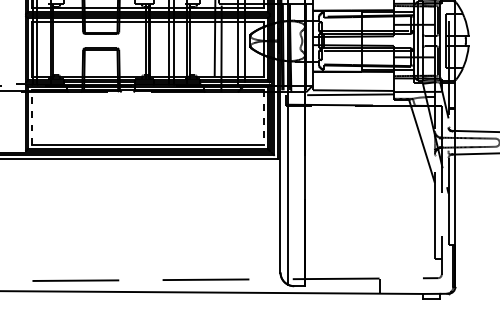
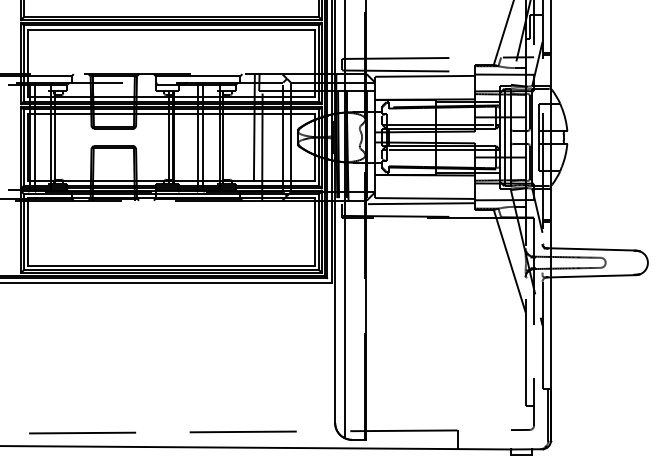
line: (31, 118) -> (28, 232), dashed -> solid
line: (263, 118) -> (314, 232), dashed -> solid

